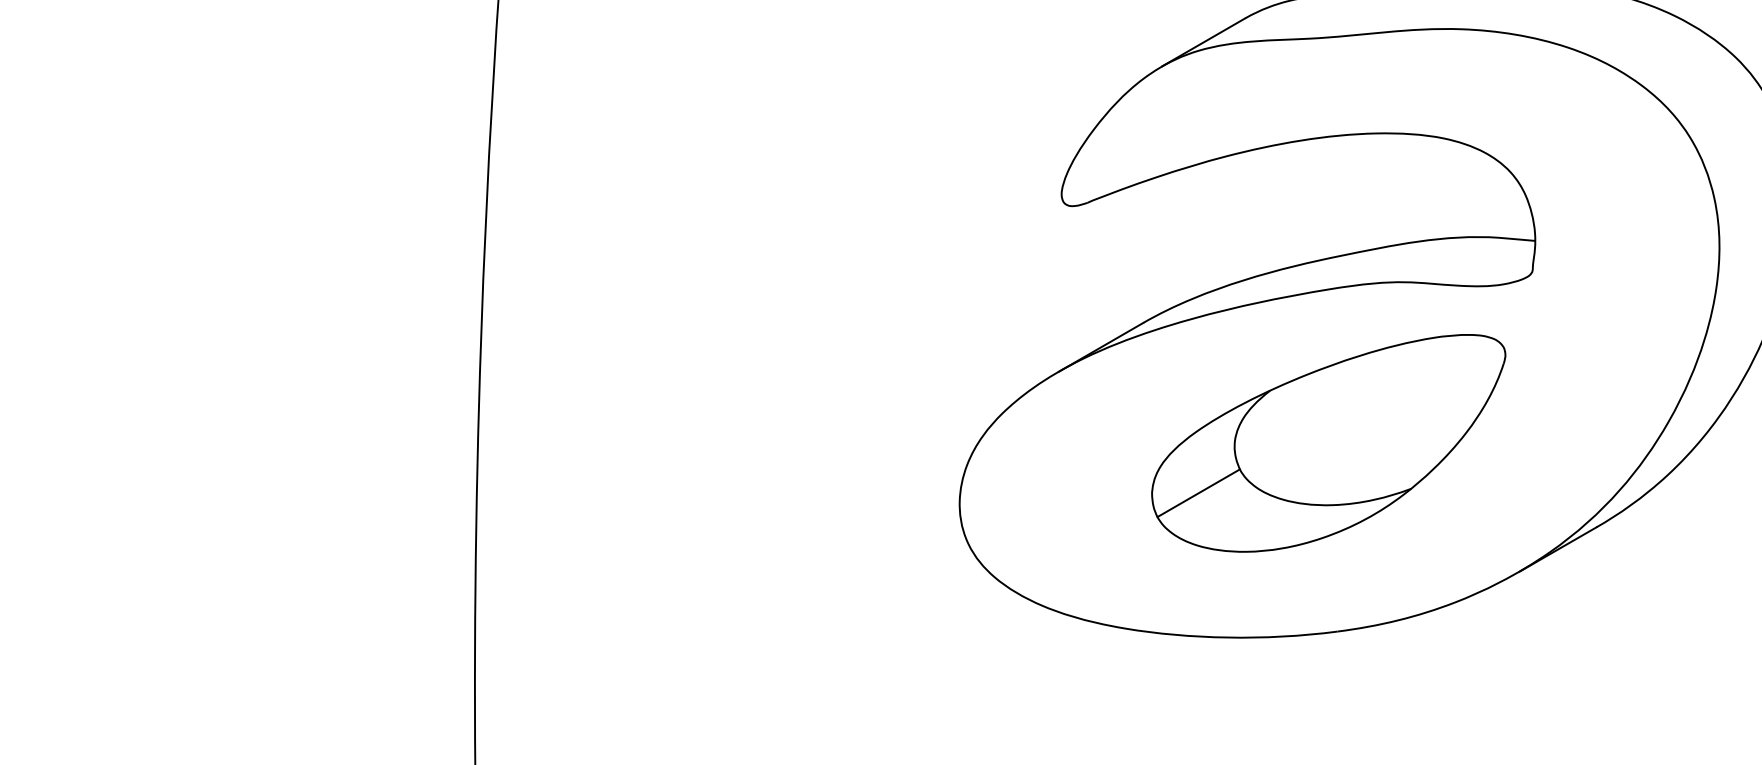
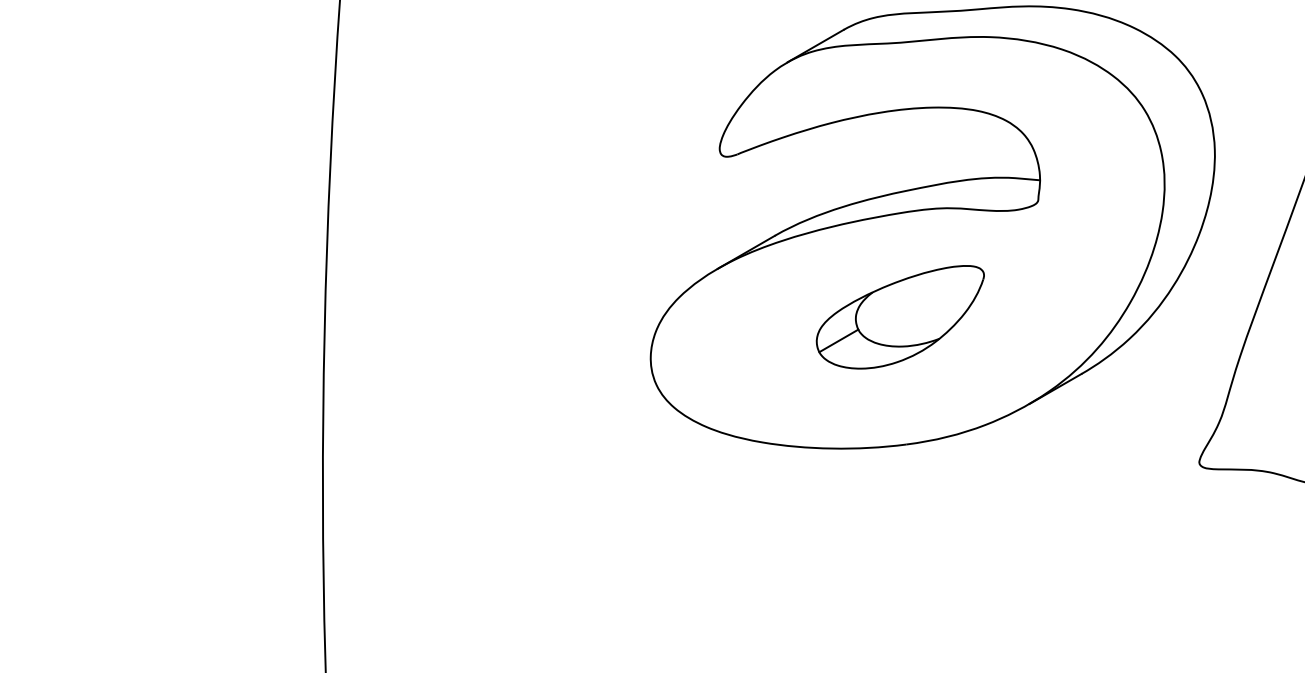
part: (1328, 443) -> (900, 317), size x0.7

